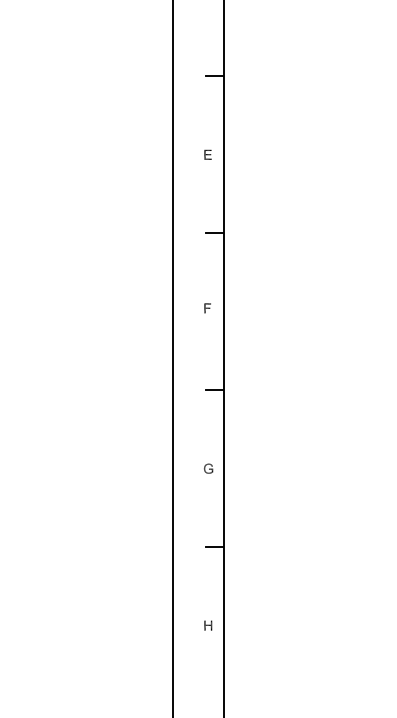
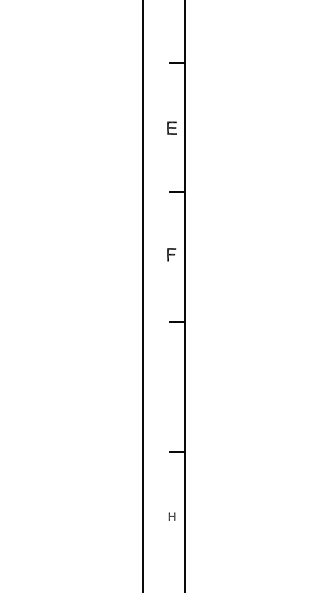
part: (207, 154) -> (171, 127), size x1.6
part: (207, 308) -> (171, 254), size x1.6
part: (208, 468) -> (172, 386), removed

